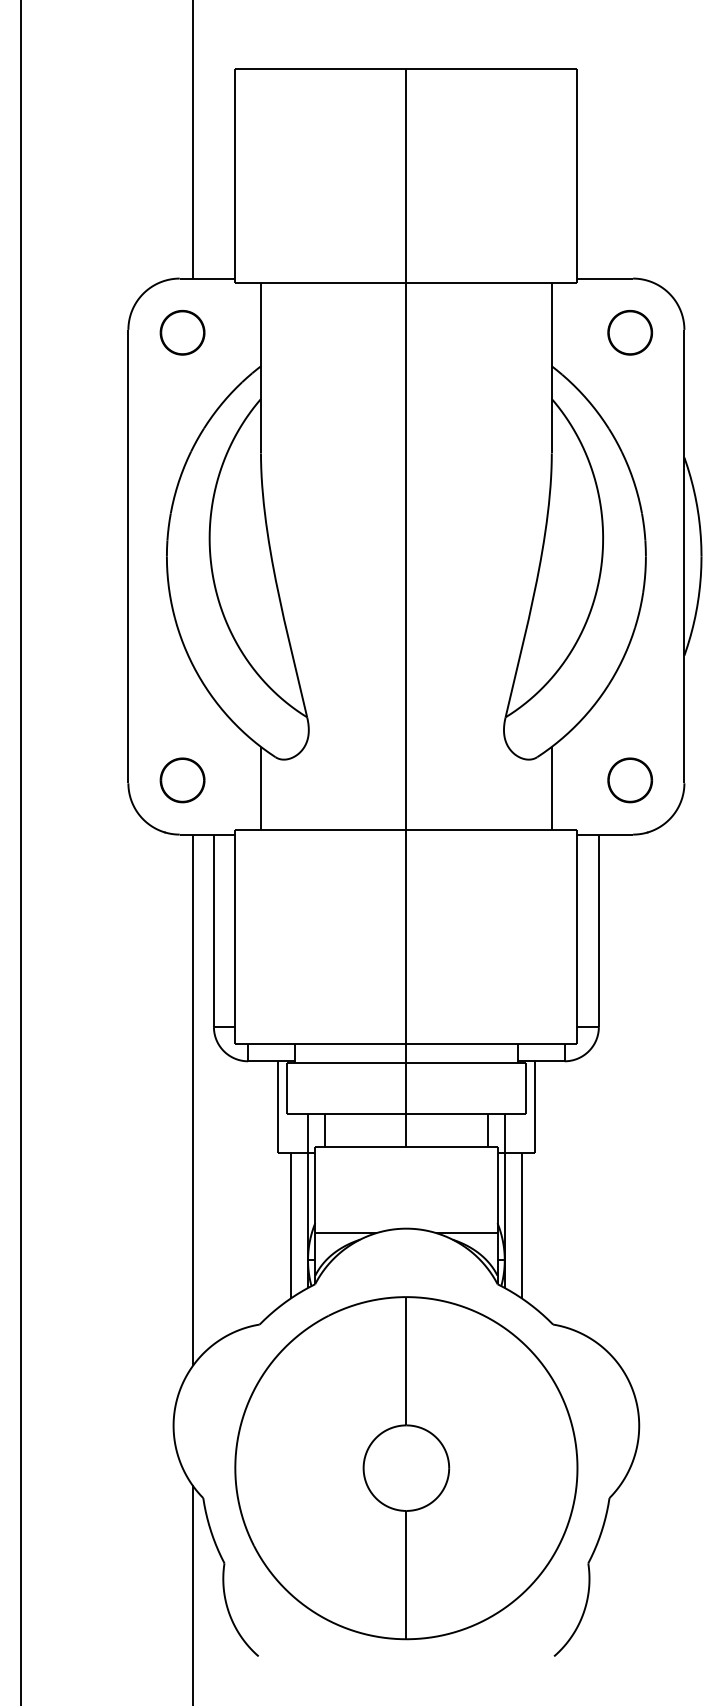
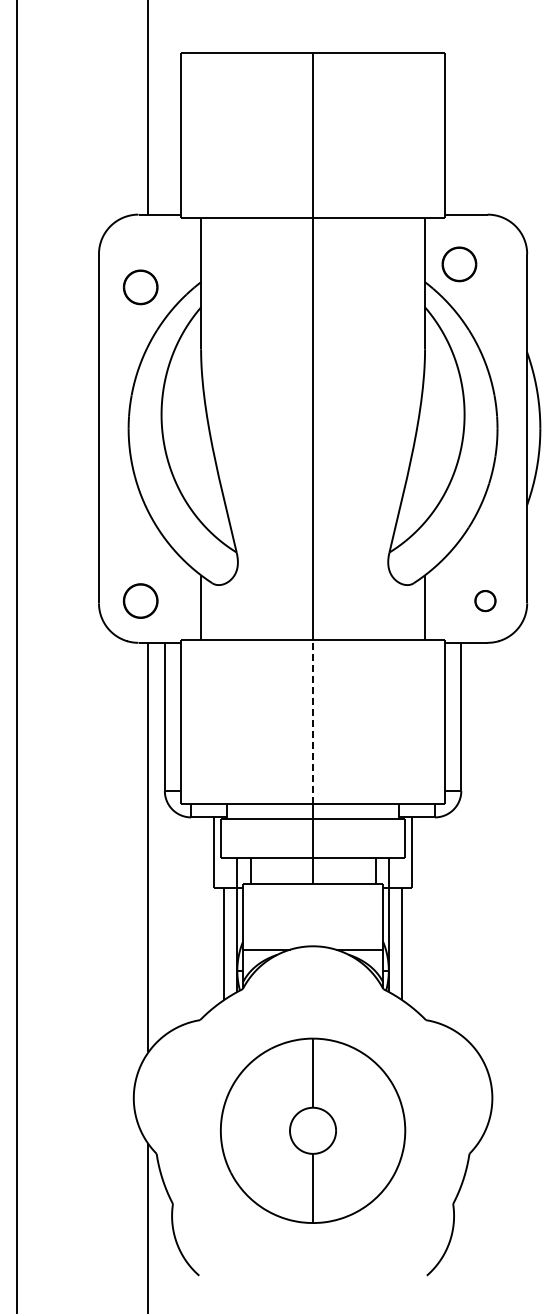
part: (182, 332) -> (140, 287), moved
part: (630, 332) -> (459, 264), moved
part: (630, 779) -> (485, 600), size x0.6
line: (406, 936) -> (313, 721), solid -> dashed
part: (405, 1467) -> (312, 1130), size x0.7

